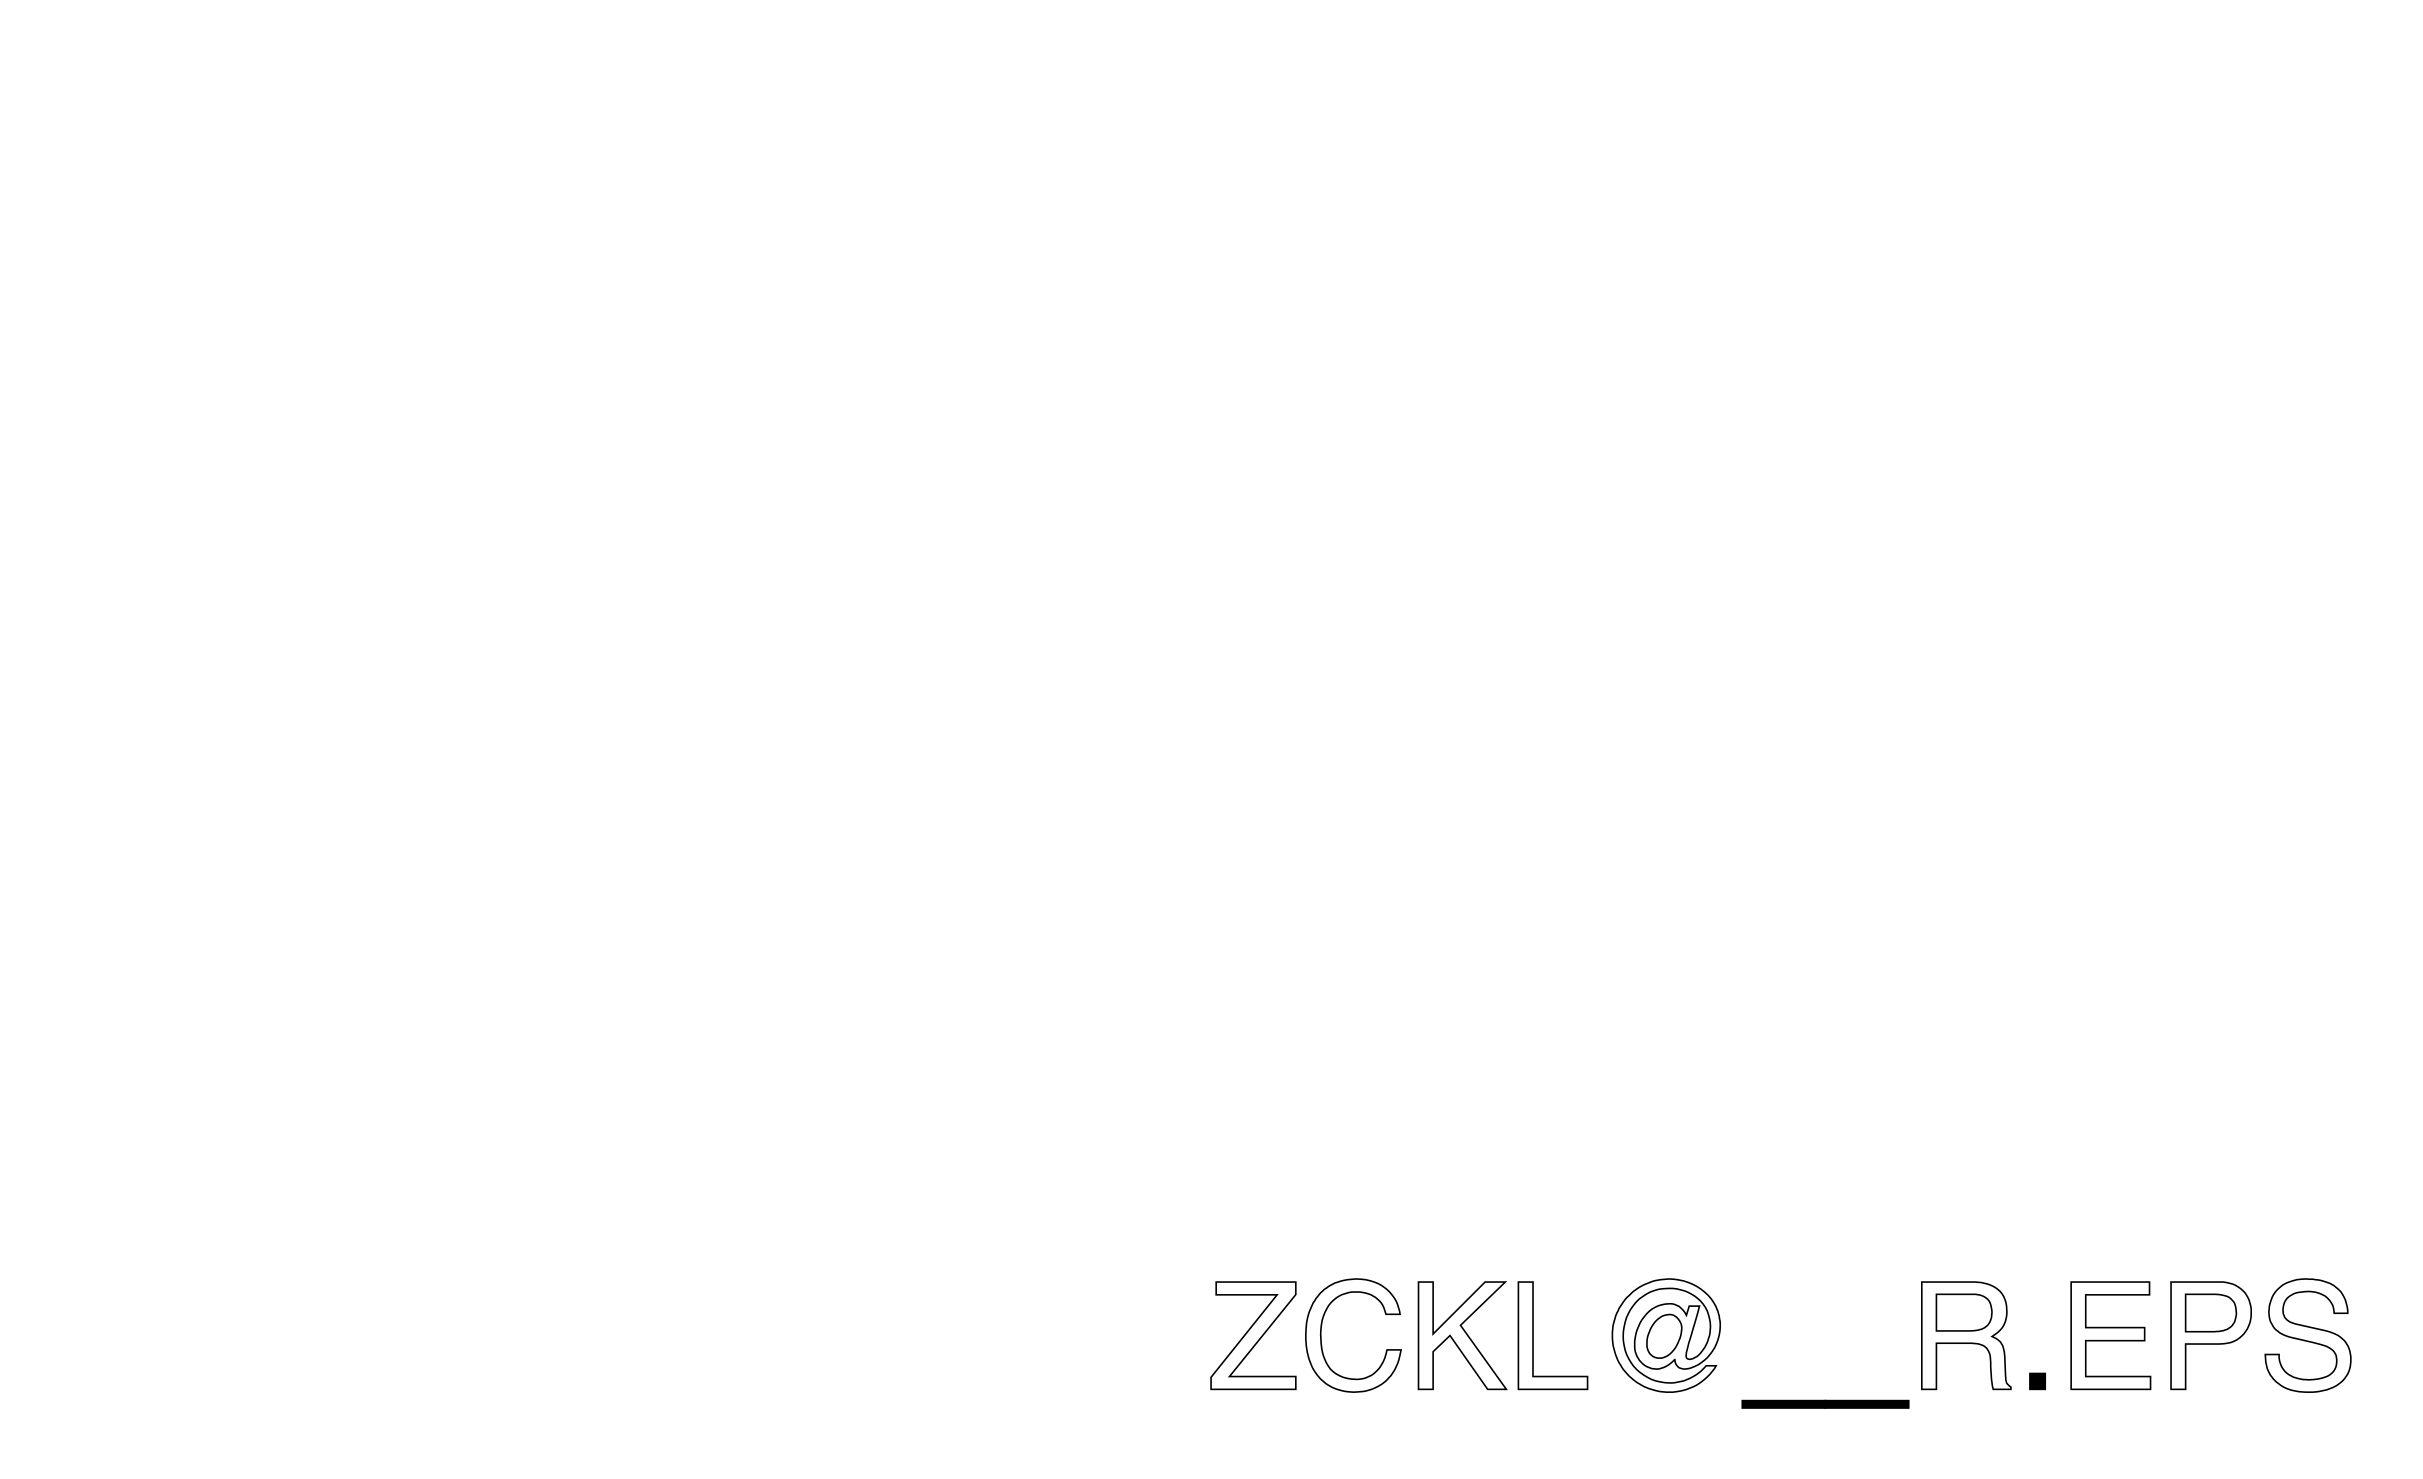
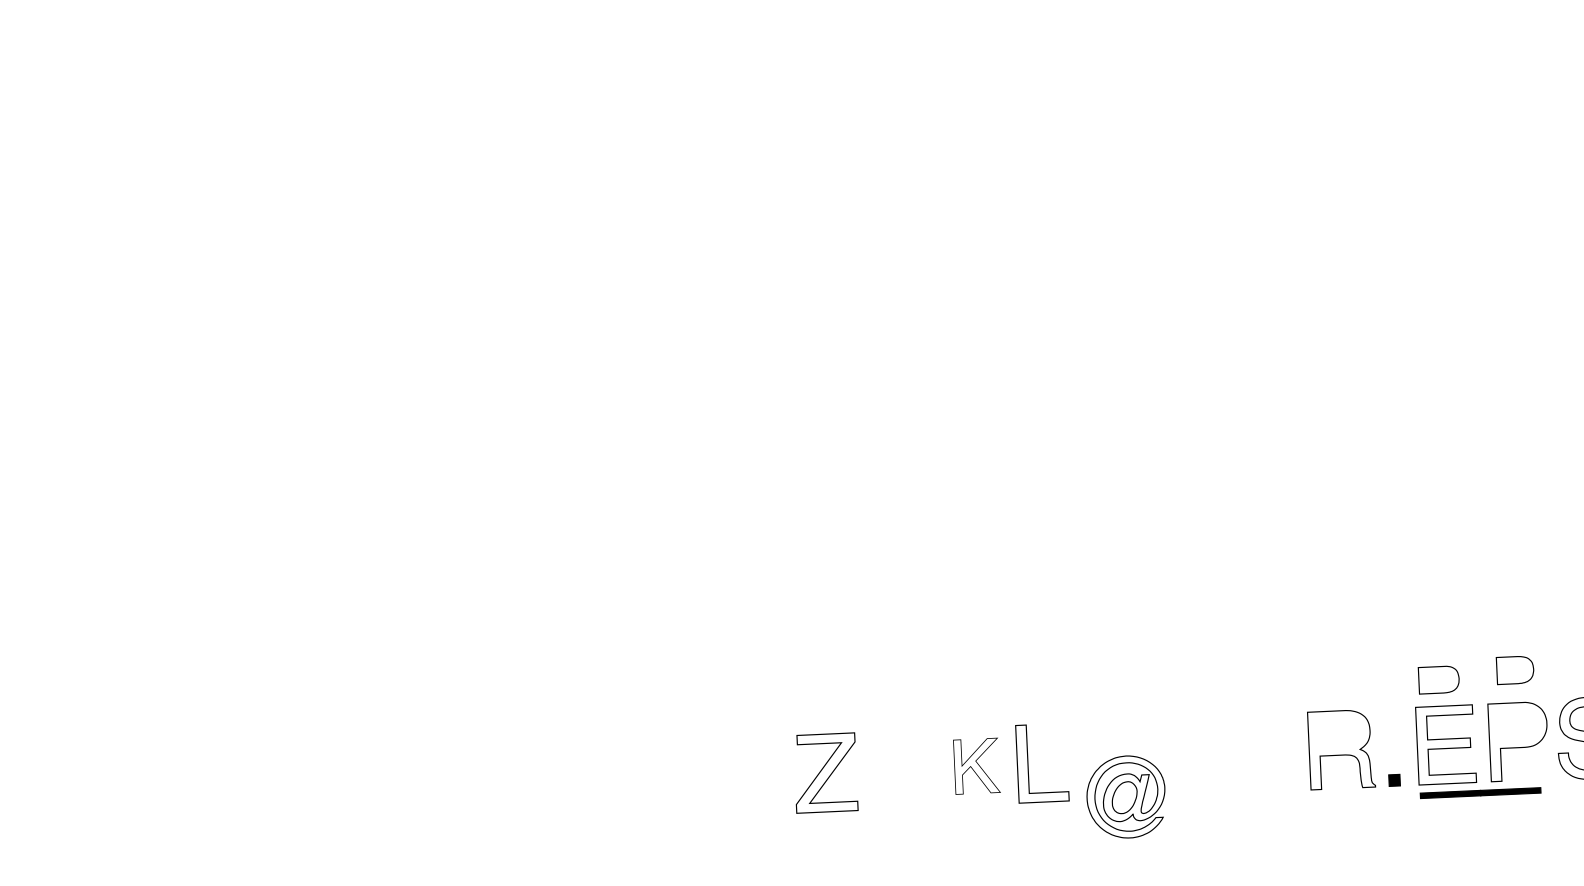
part: (1963, 1312) -> (1438, 679), moved
part: (2210, 1312) -> (1514, 669), moved
part: (1321, 1335) -> (874, 770), removed
part: (1462, 1335) -> (976, 766), size x0.7
part: (1665, 1335) -> (1125, 797), moved
part: (1825, 1403) -> (1480, 792), moved

